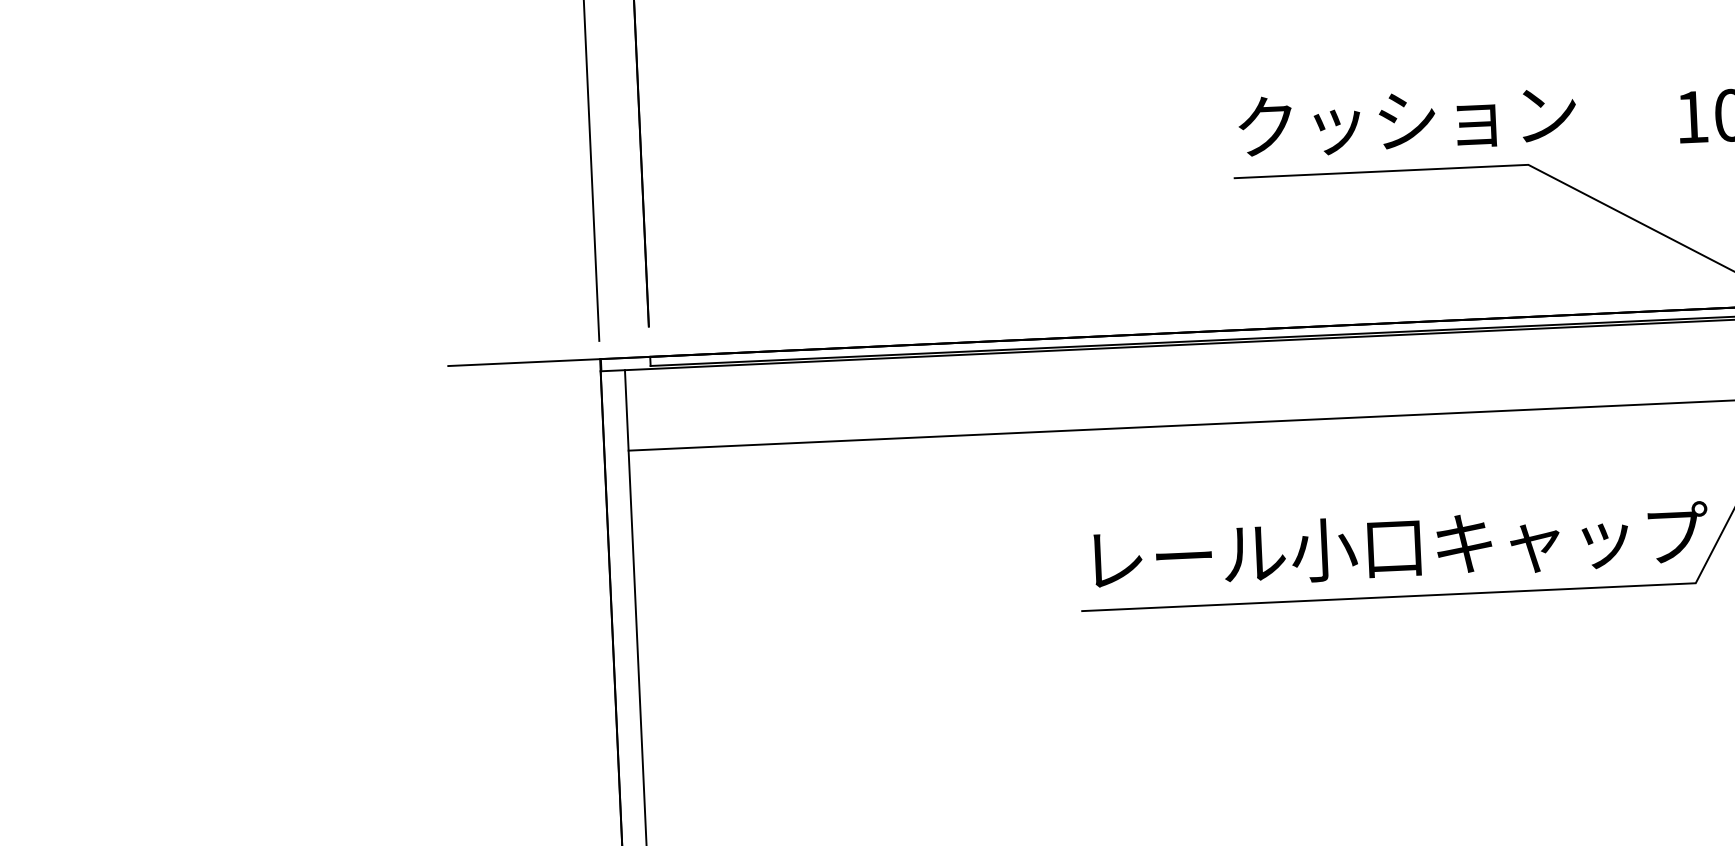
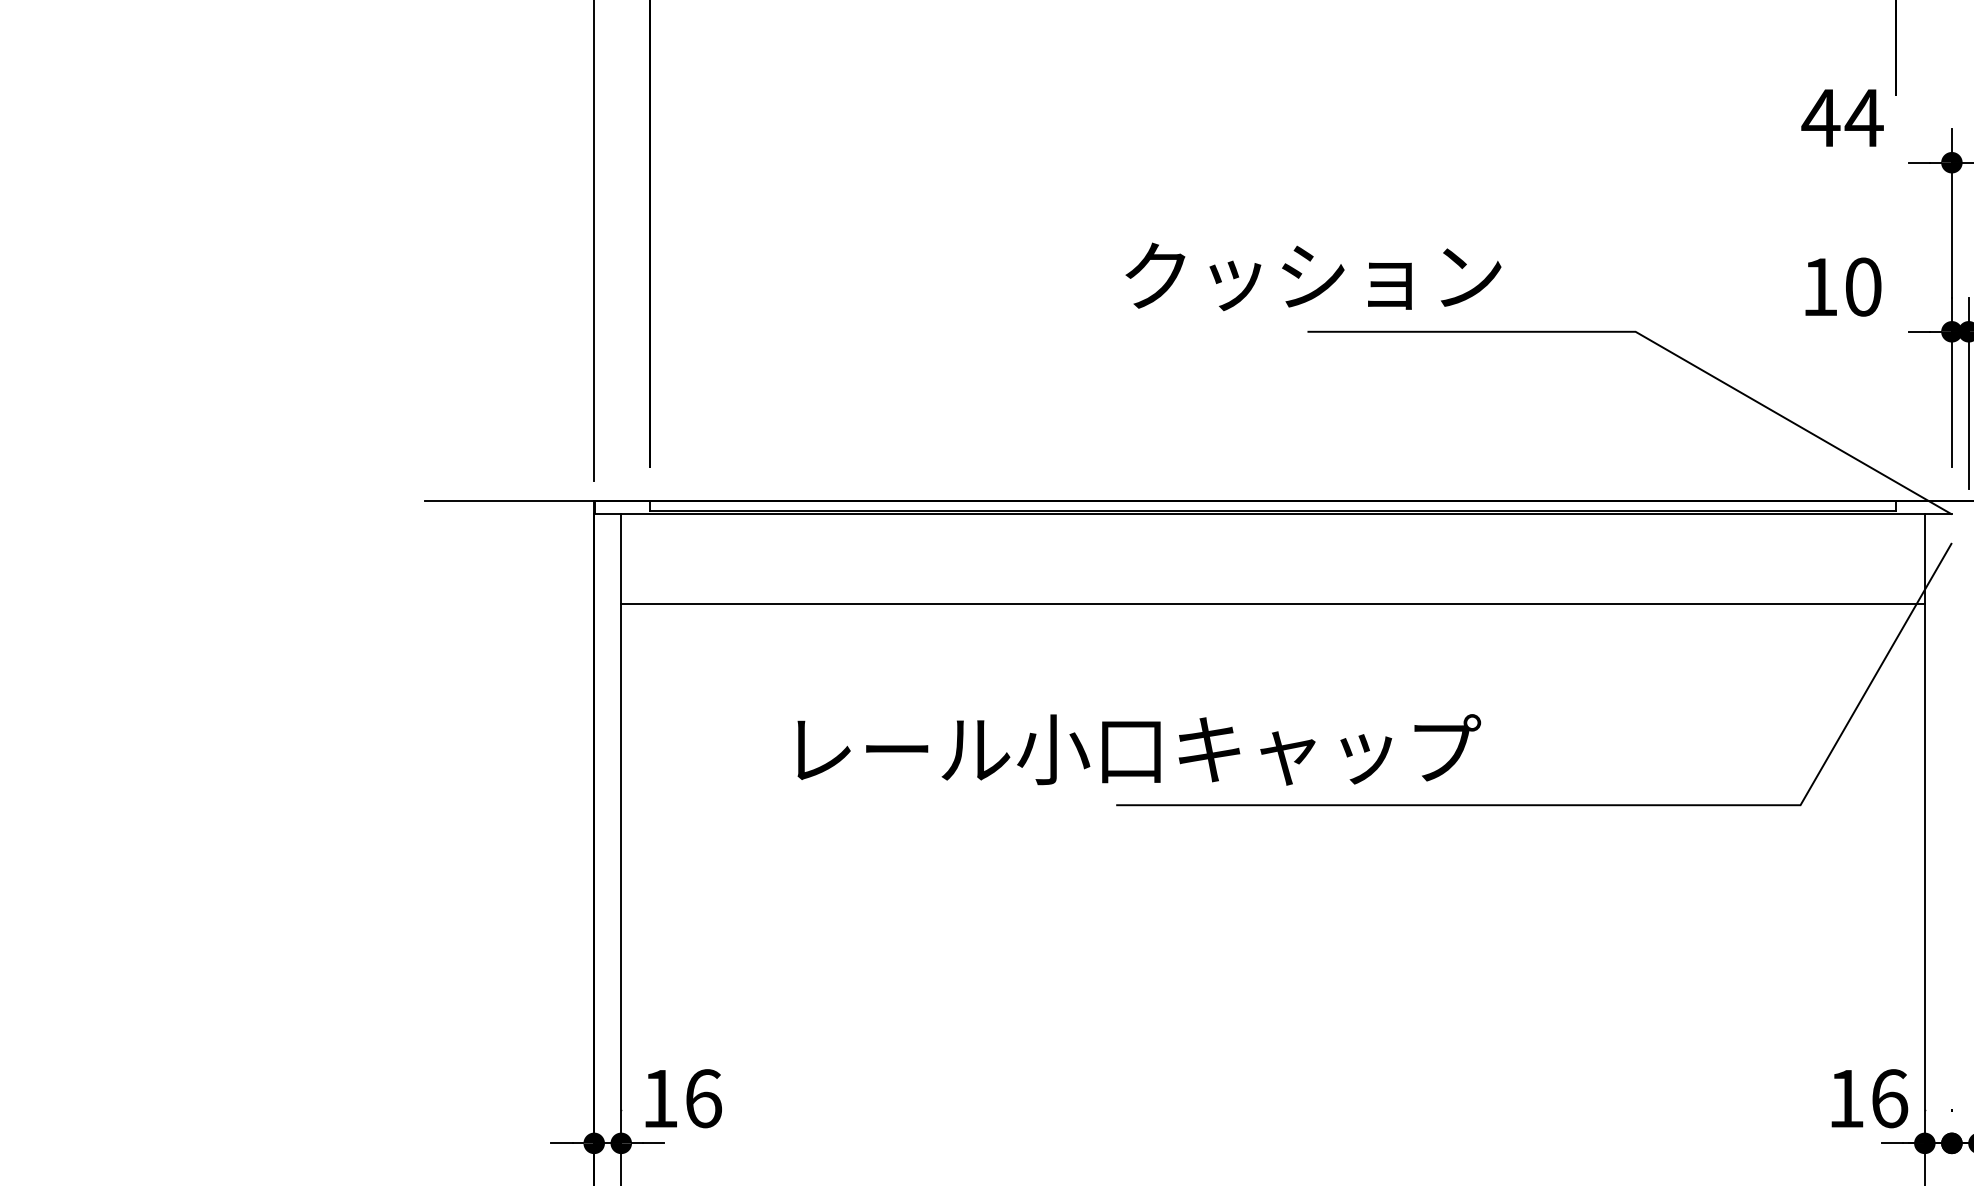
text: (1407, 120) -> (1313, 276), moved
text: (1401, 546) -> (1139, 749), moved

